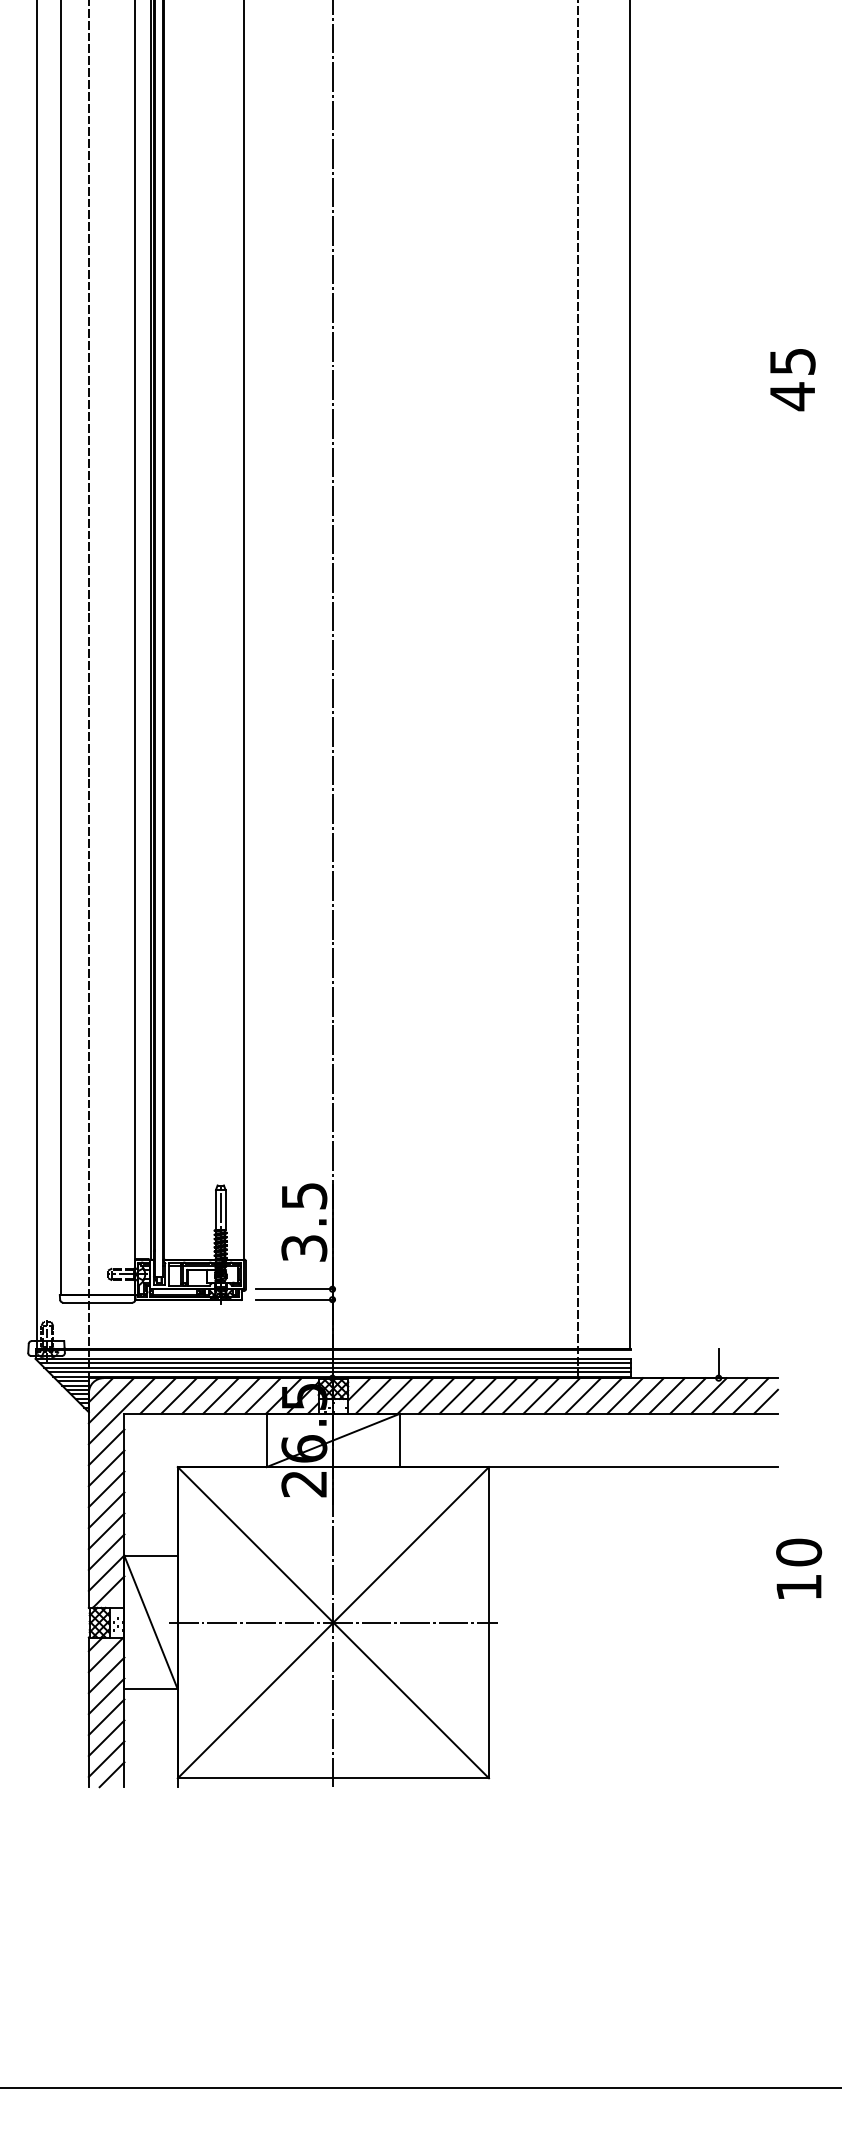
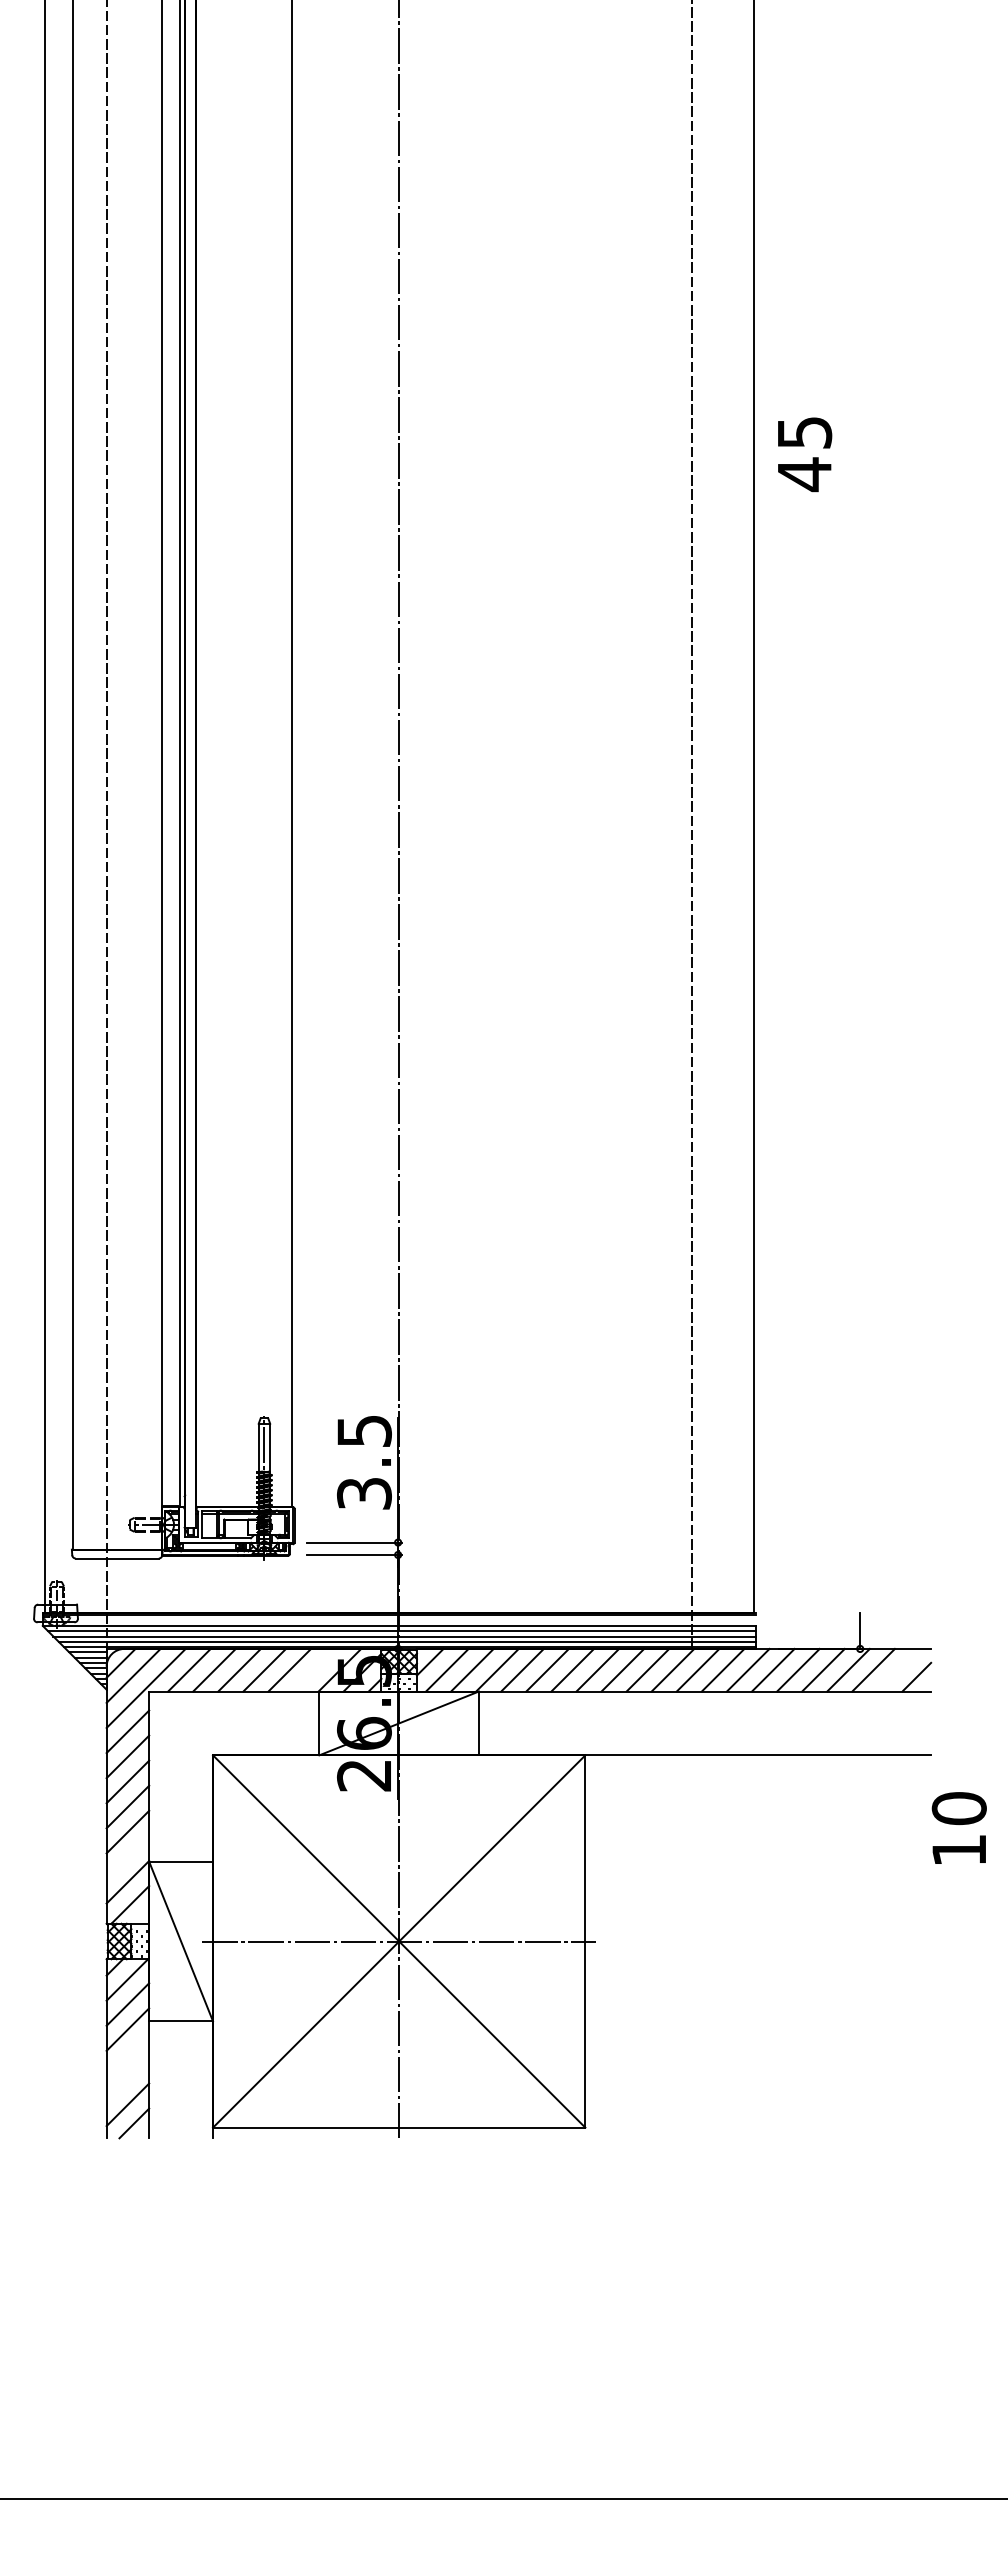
text: (793, 379) -> (805, 454), moved
line: (262, 1395) -> (314, 1669), removed
line: (750, 1395) -> (898, 1669), removed
line: (106, 1551) -> (127, 1856), removed
text: (798, 1568) -> (958, 1827), moved
line: (106, 1717) -> (127, 2054), removed
line: (106, 1738) -> (127, 2079), removed

